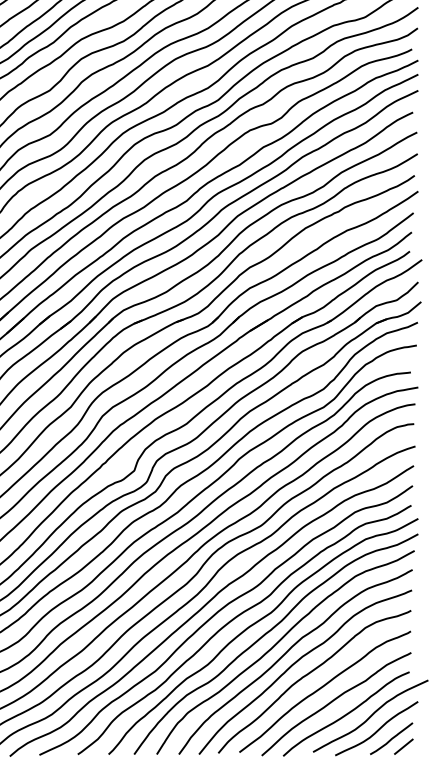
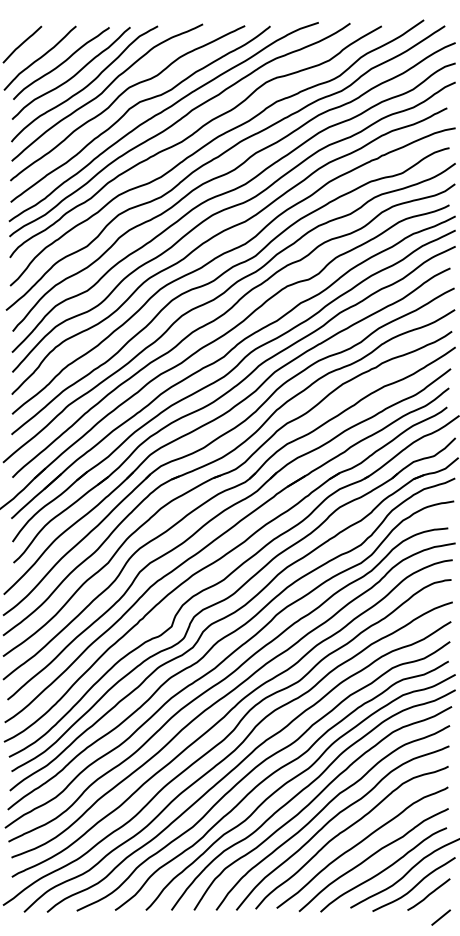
line: (403, 746) -> (440, 917), moved

